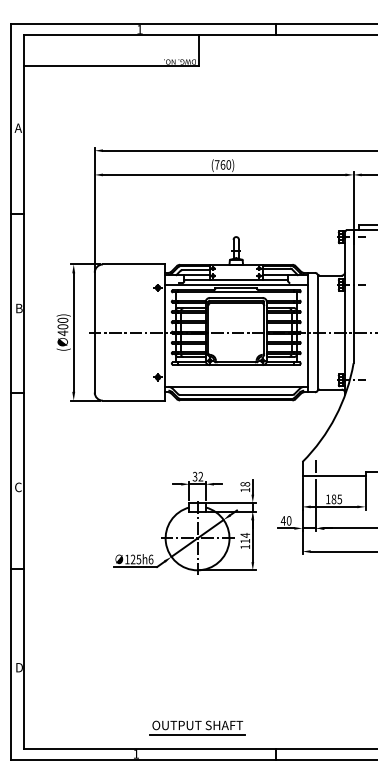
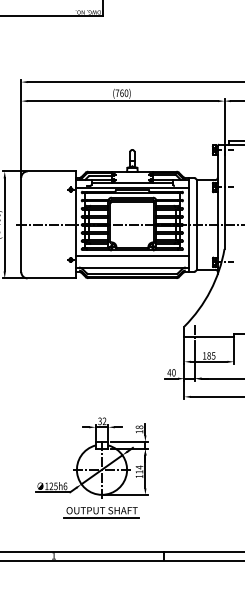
line: (235, 372) -> (131, 256), added
part: (184, 522) -> (91, 457), moved
part: (197, 727) -> (101, 512), moved

